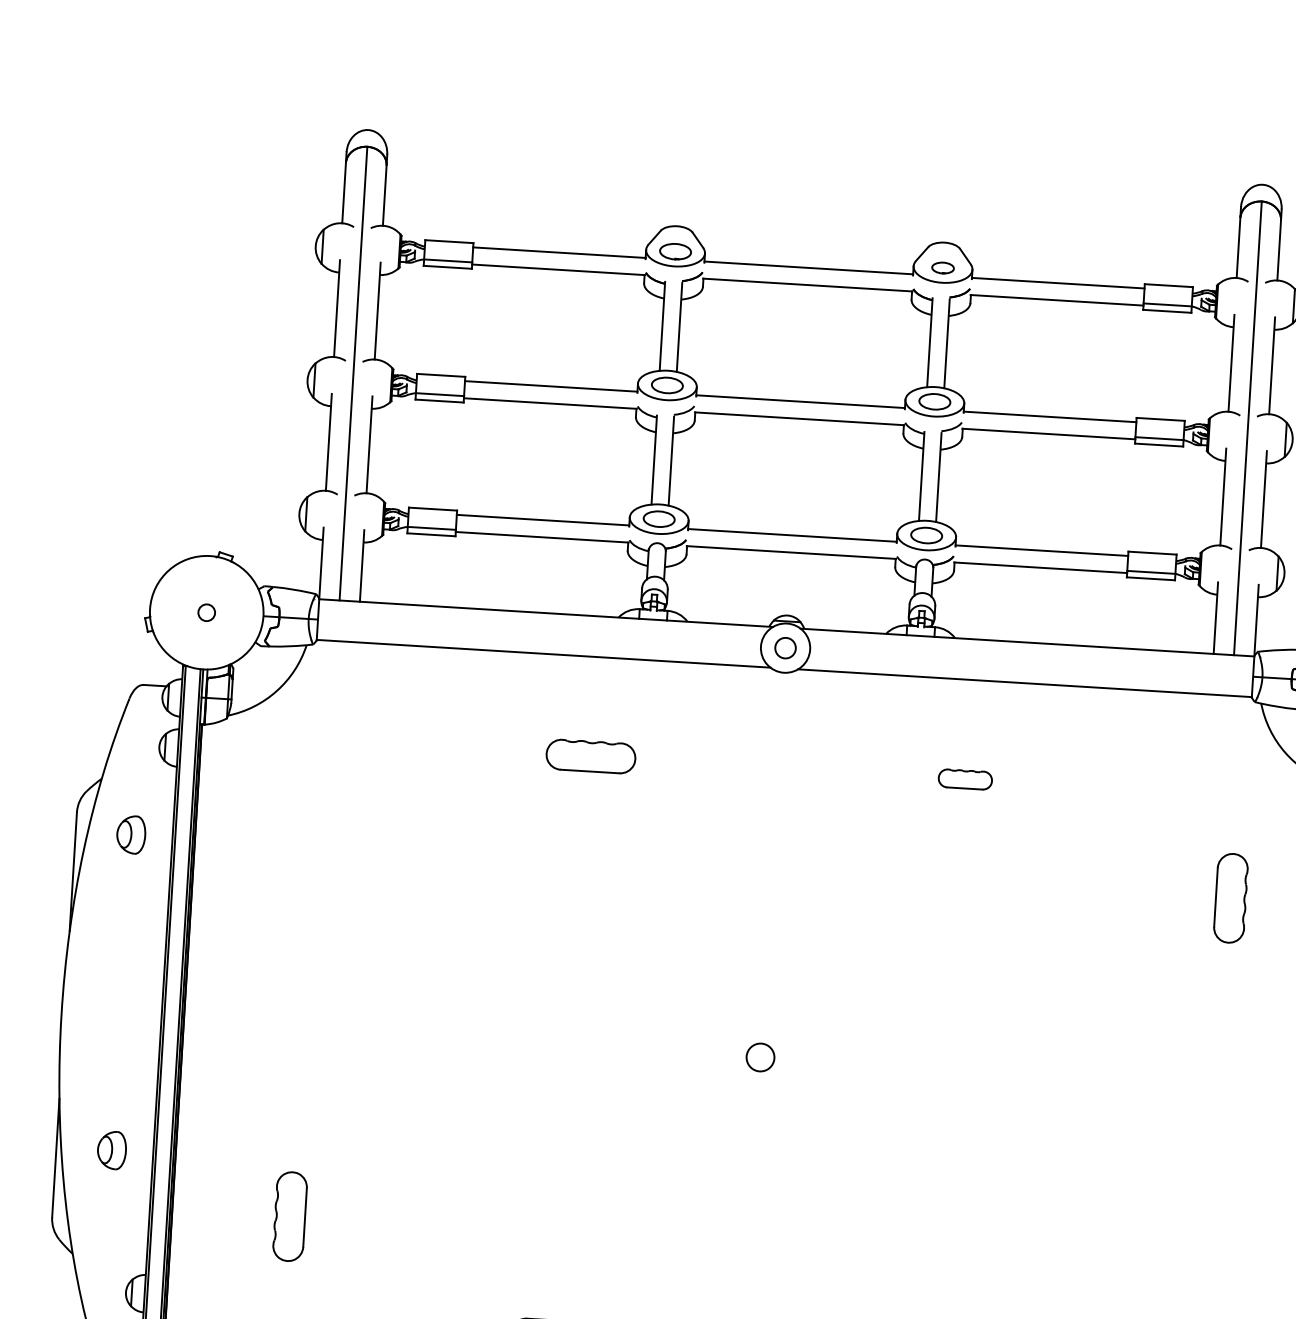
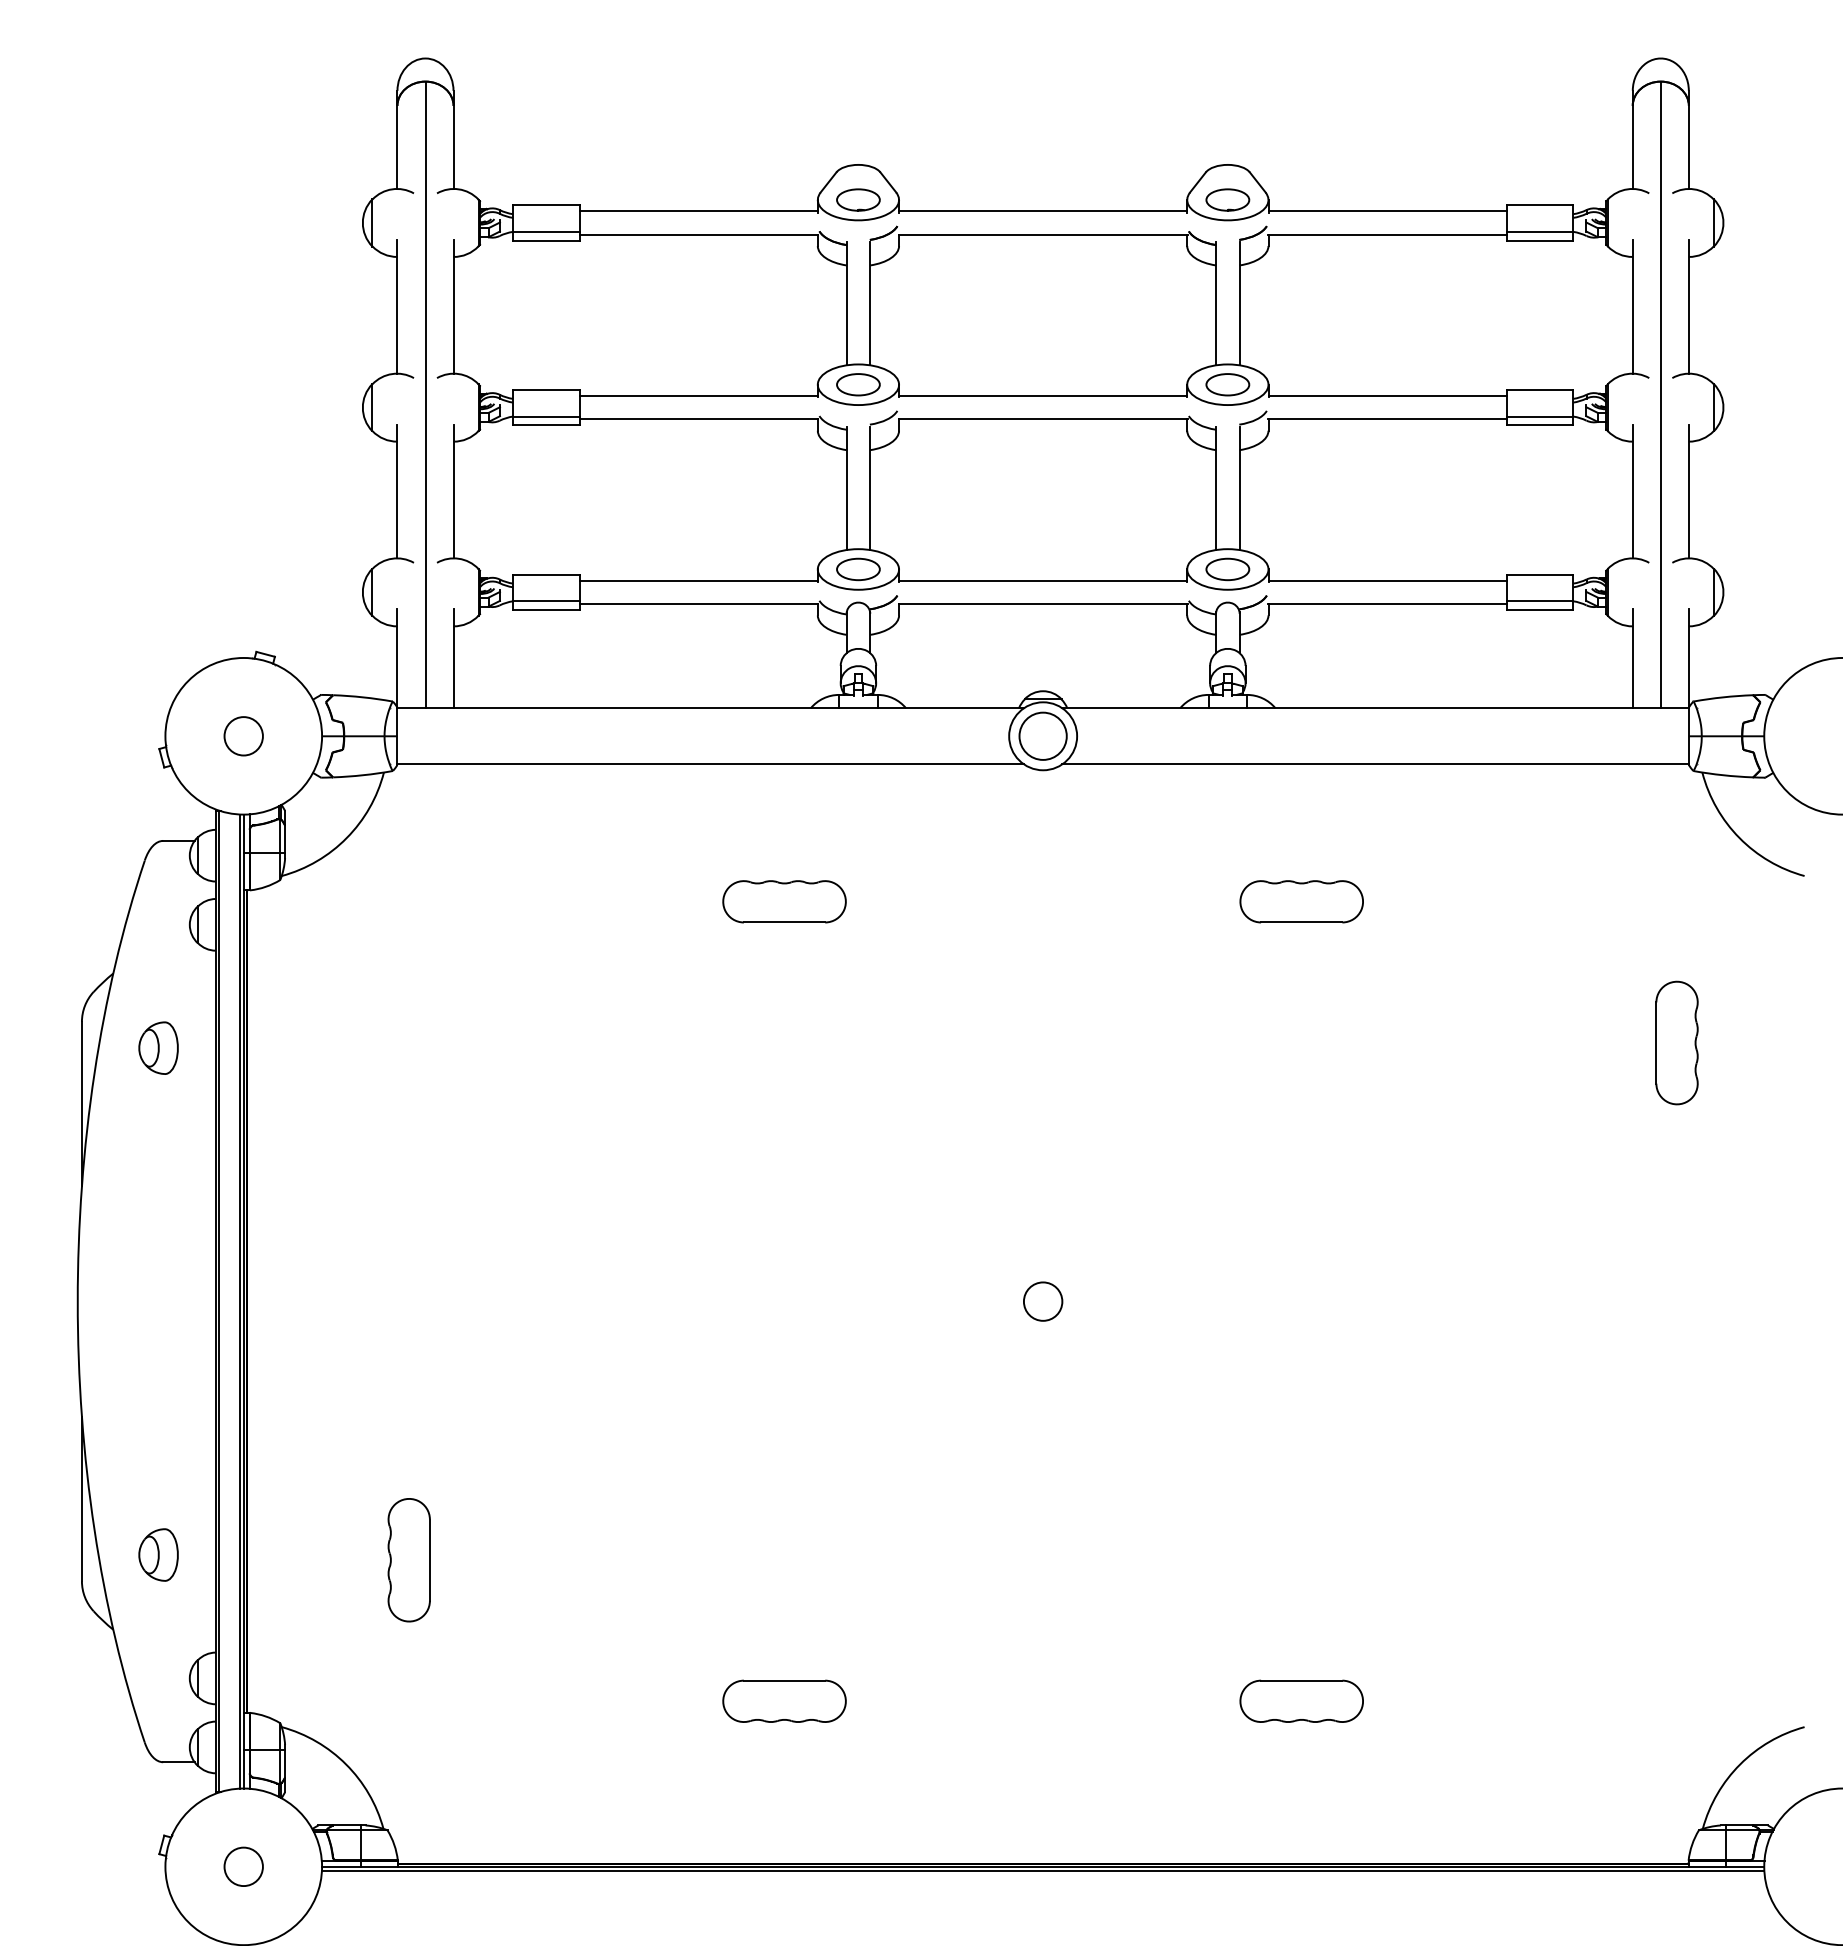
part: (942, 267) -> (1227, 199), size x1.43
circle: (206, 612) -> (243, 736), size x1.67
circle: (785, 647) -> (1042, 735), size x1.67
part: (965, 779) -> (1301, 901), size x1.67
part: (111, 1150) -> (158, 1554), moved

